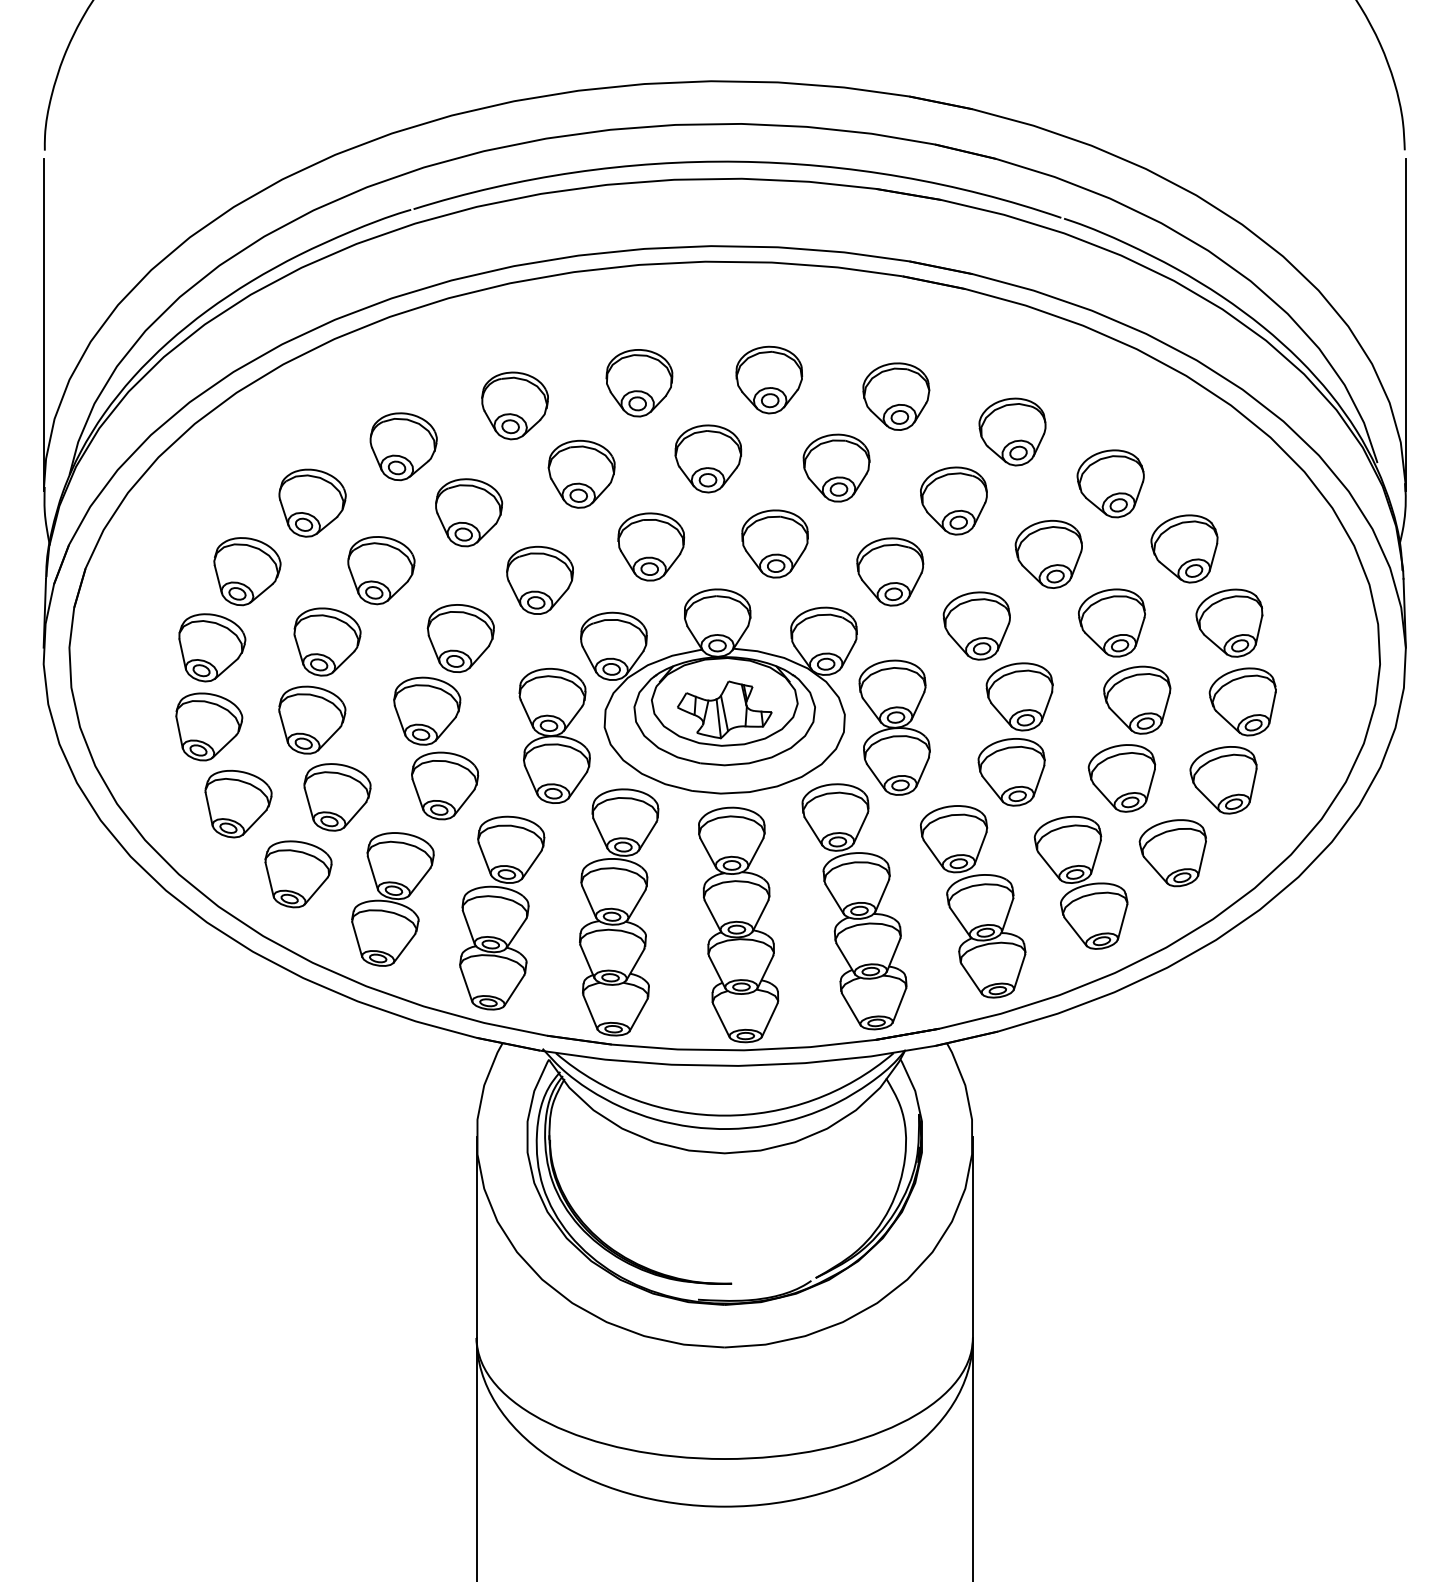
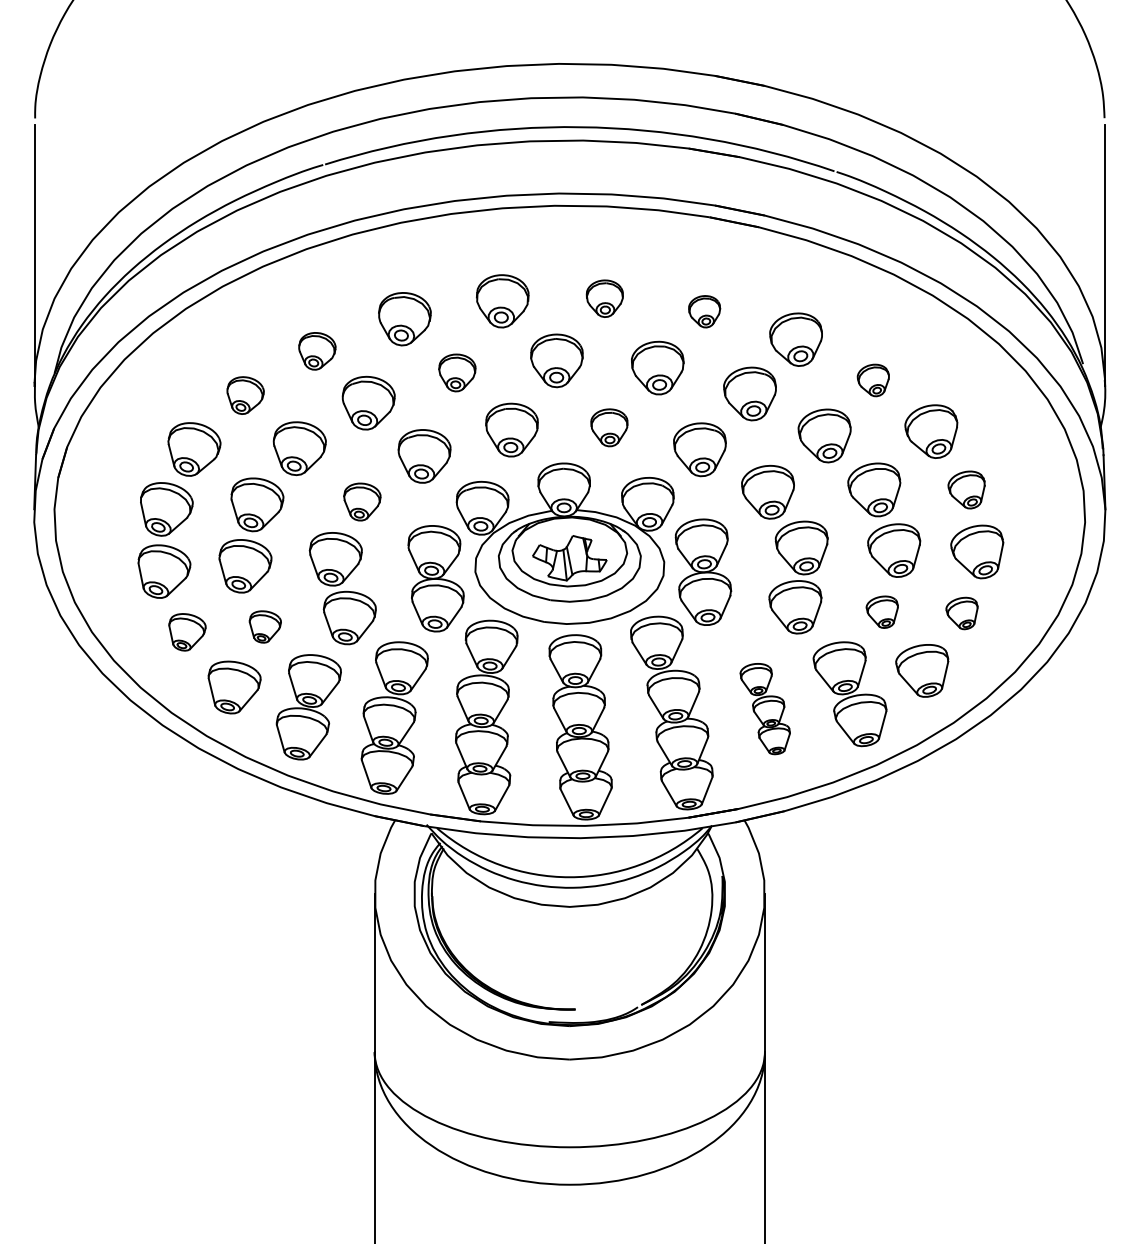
part: (768, 379) -> (604, 298), size x0.7
part: (896, 396) -> (704, 311), size x0.6
part: (403, 447) -> (317, 351), size x0.7
part: (581, 473) -> (457, 372), size x0.7
part: (1110, 483) -> (873, 380), size x0.6
part: (312, 502) -> (245, 395), size x0.7
part: (775, 543) -> (609, 427), size x0.7
part: (1229, 622) -> (966, 489), size x0.7
part: (461, 637) -> (362, 501), size x0.7
part: (1122, 778) -> (882, 612), size x0.6
part: (1222, 780) -> (961, 613), size x0.6
part: (337, 796) -> (265, 626), size x0.6
part: (238, 804) -> (187, 632), size x0.7
part: (973, 901) -> (765, 708), size x0.6

